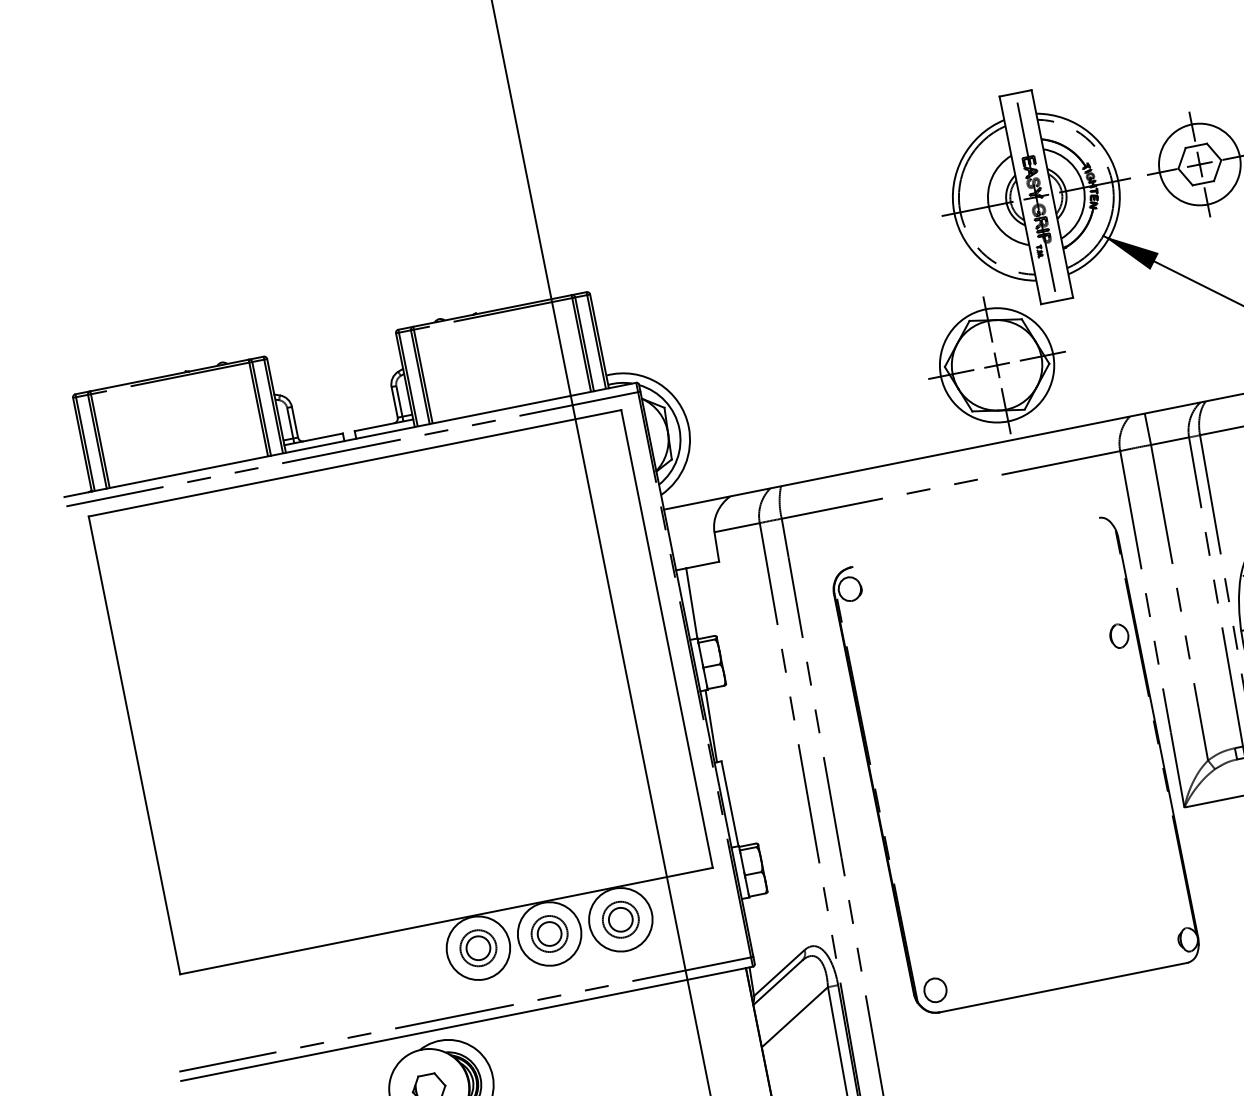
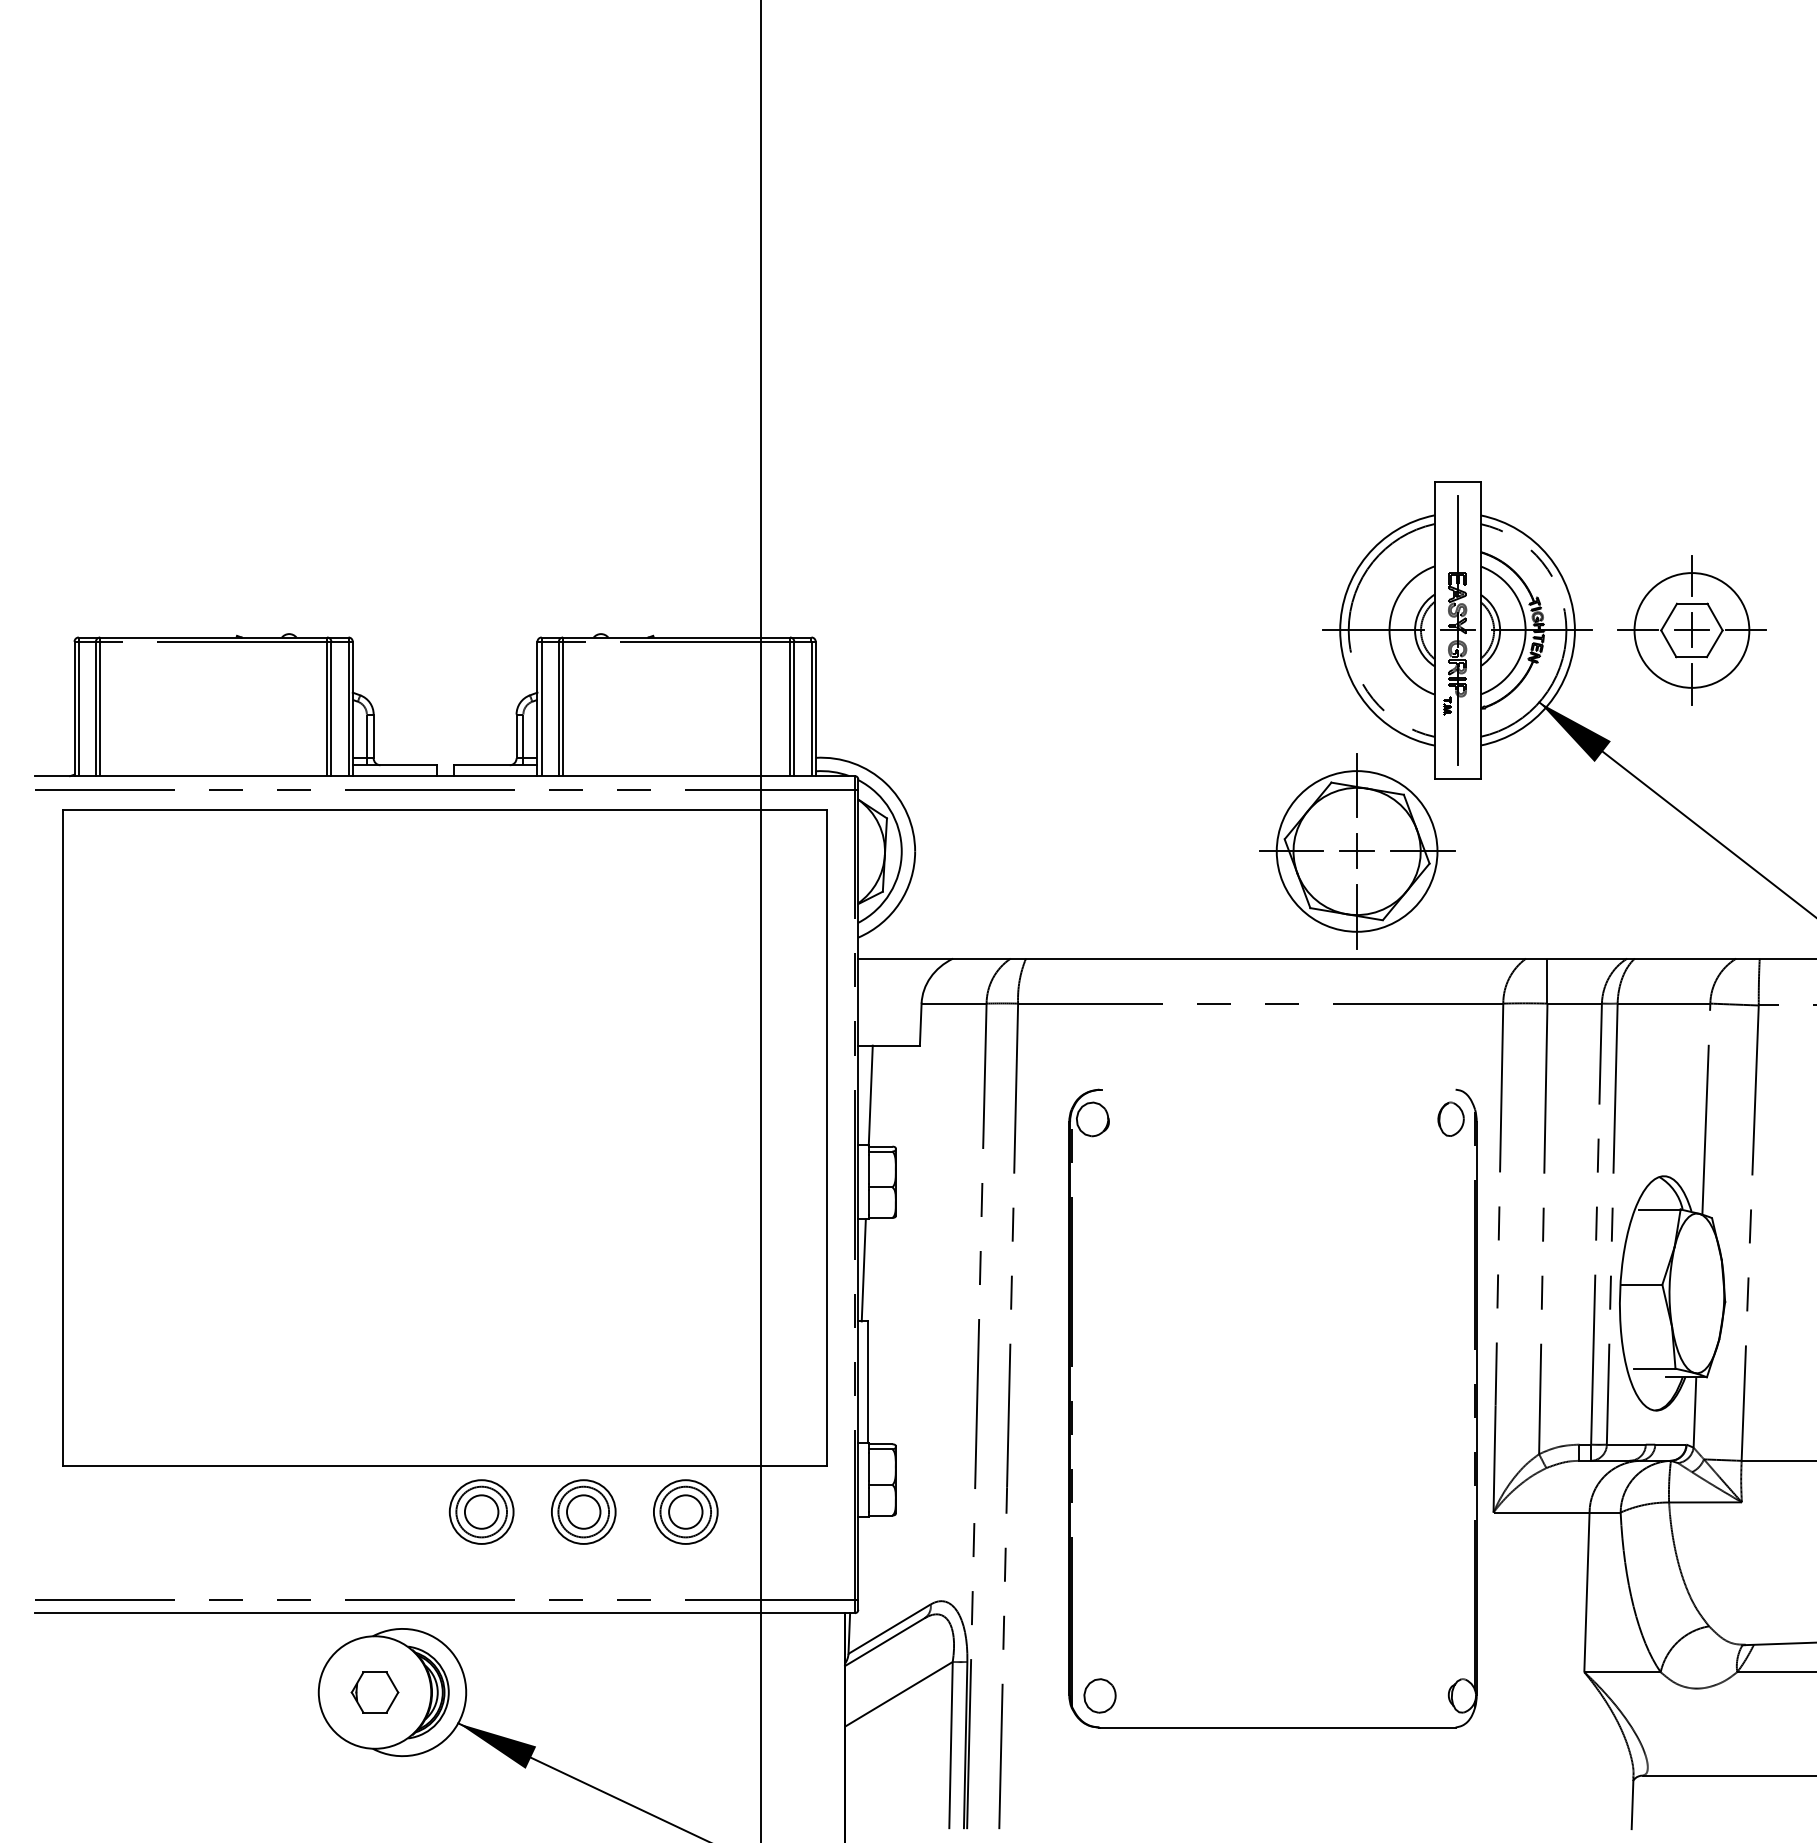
part: (1118, 635) -> (1450, 1118), moved
circle: (620, 919) -> (685, 1511), size x0.71
circle: (549, 933) -> (583, 1511), size x0.71
circle: (478, 947) -> (481, 1511), size x0.71

